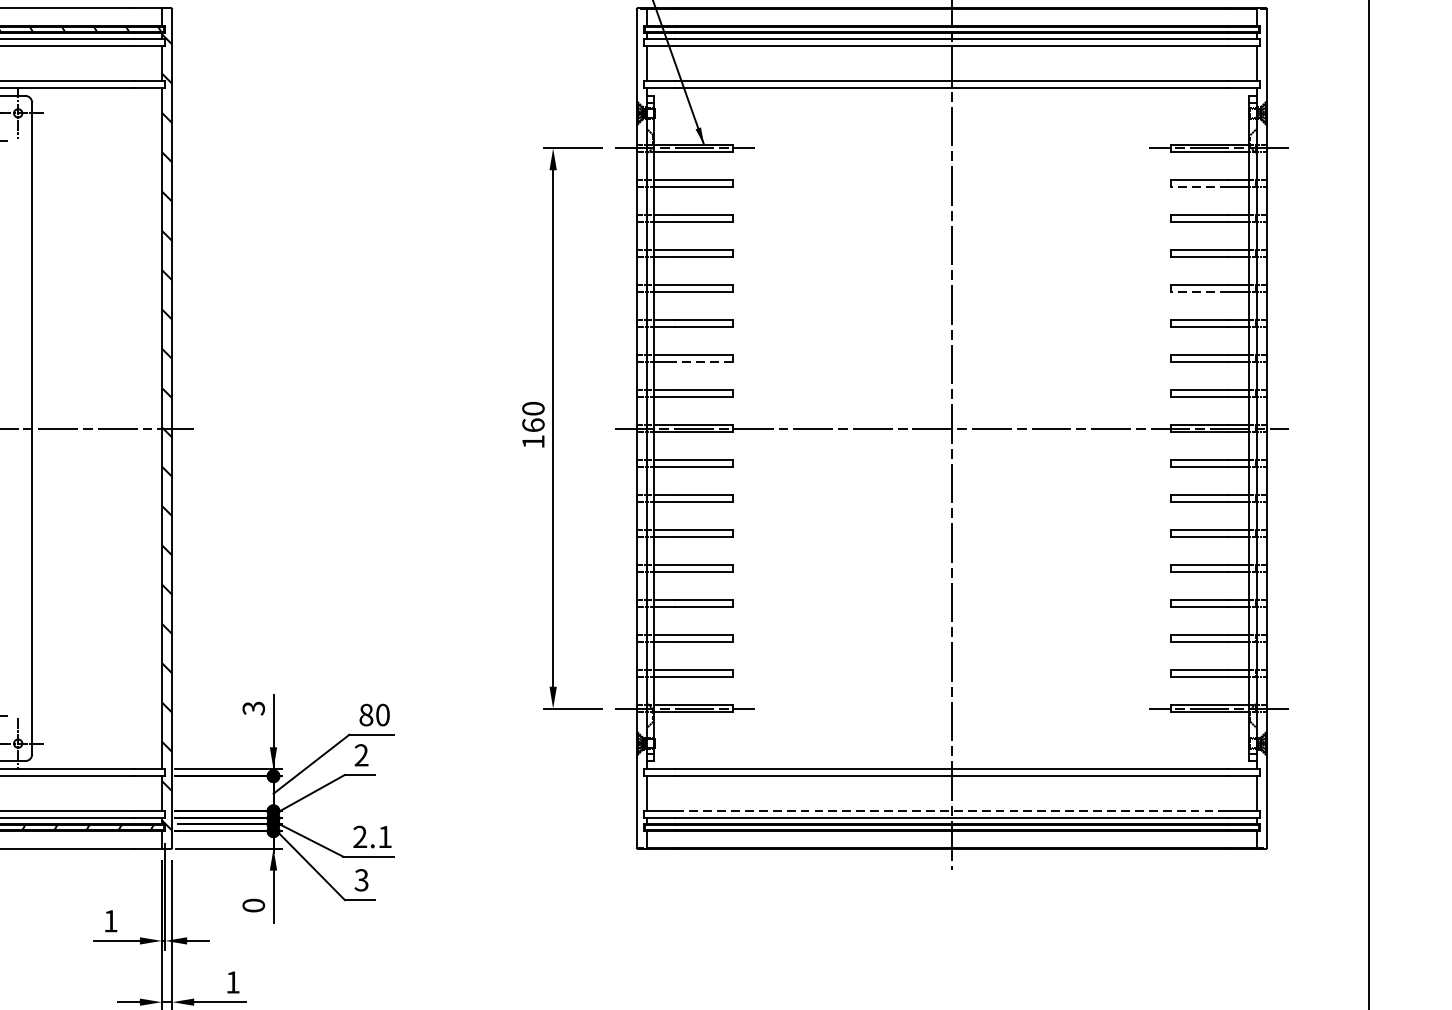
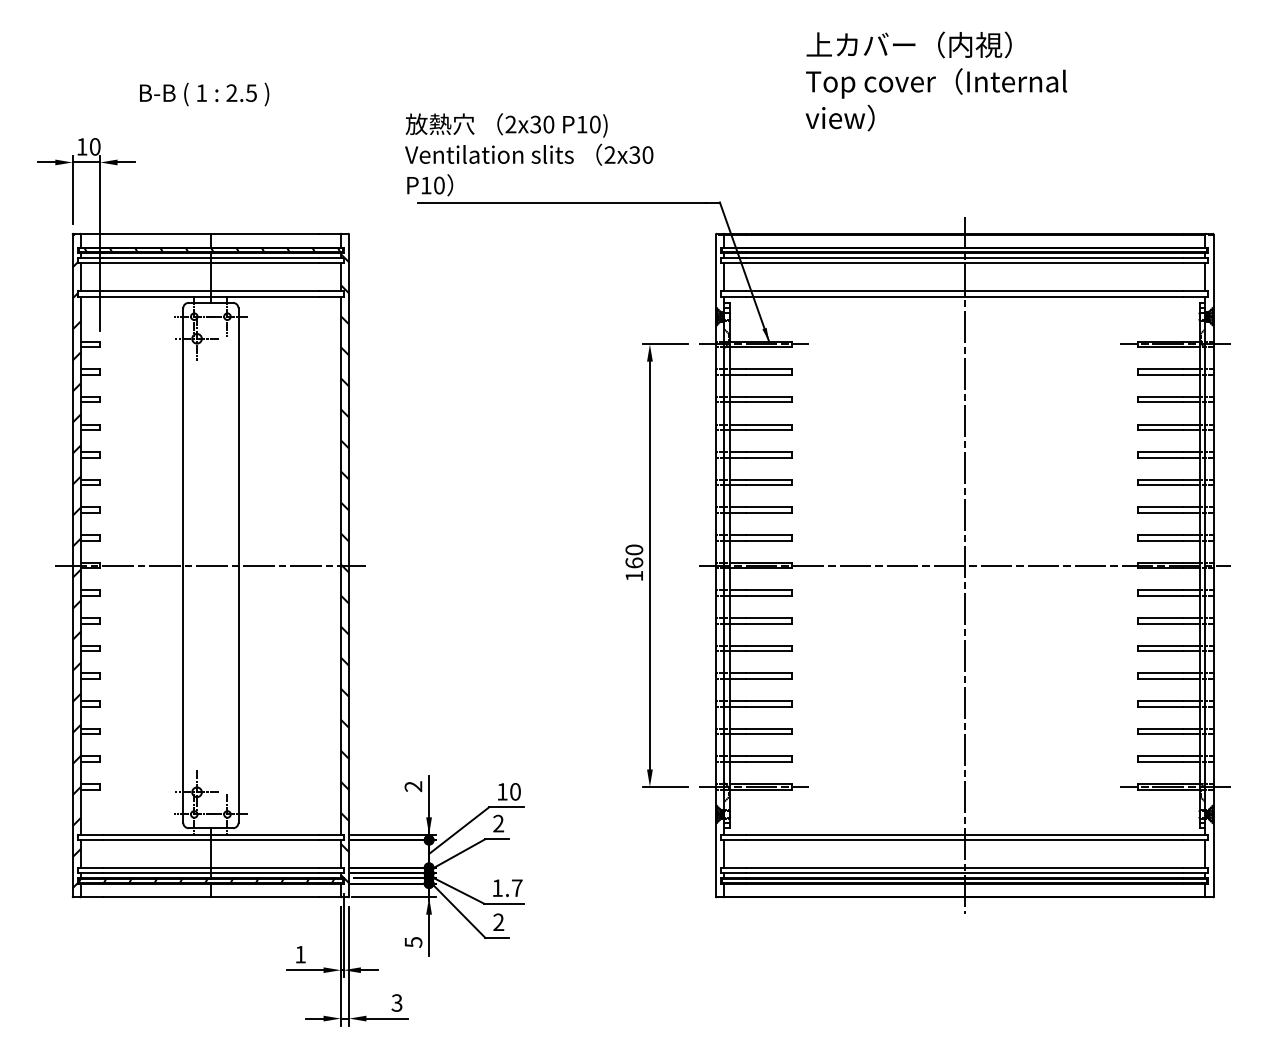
line: (1199, 186) -> (1160, 374), dashed -> solid
line: (1199, 291) -> (1160, 457), dashed -> solid
line: (704, 362) -> (769, 513), dashed -> solid
text: (253, 708) -> (413, 786), 3 -> 2
text: (366, 714) -> (502, 791), 80 -> 10
line: (952, 810) -> (965, 867), dashed -> solid
text: (372, 836) -> (507, 887), 2.1 -> 1.7
text: (361, 880) -> (498, 922), 3 -> 2
text: (253, 905) -> (413, 942), 0 -> 5
text: (232, 981) -> (396, 1002), 1 -> 3

